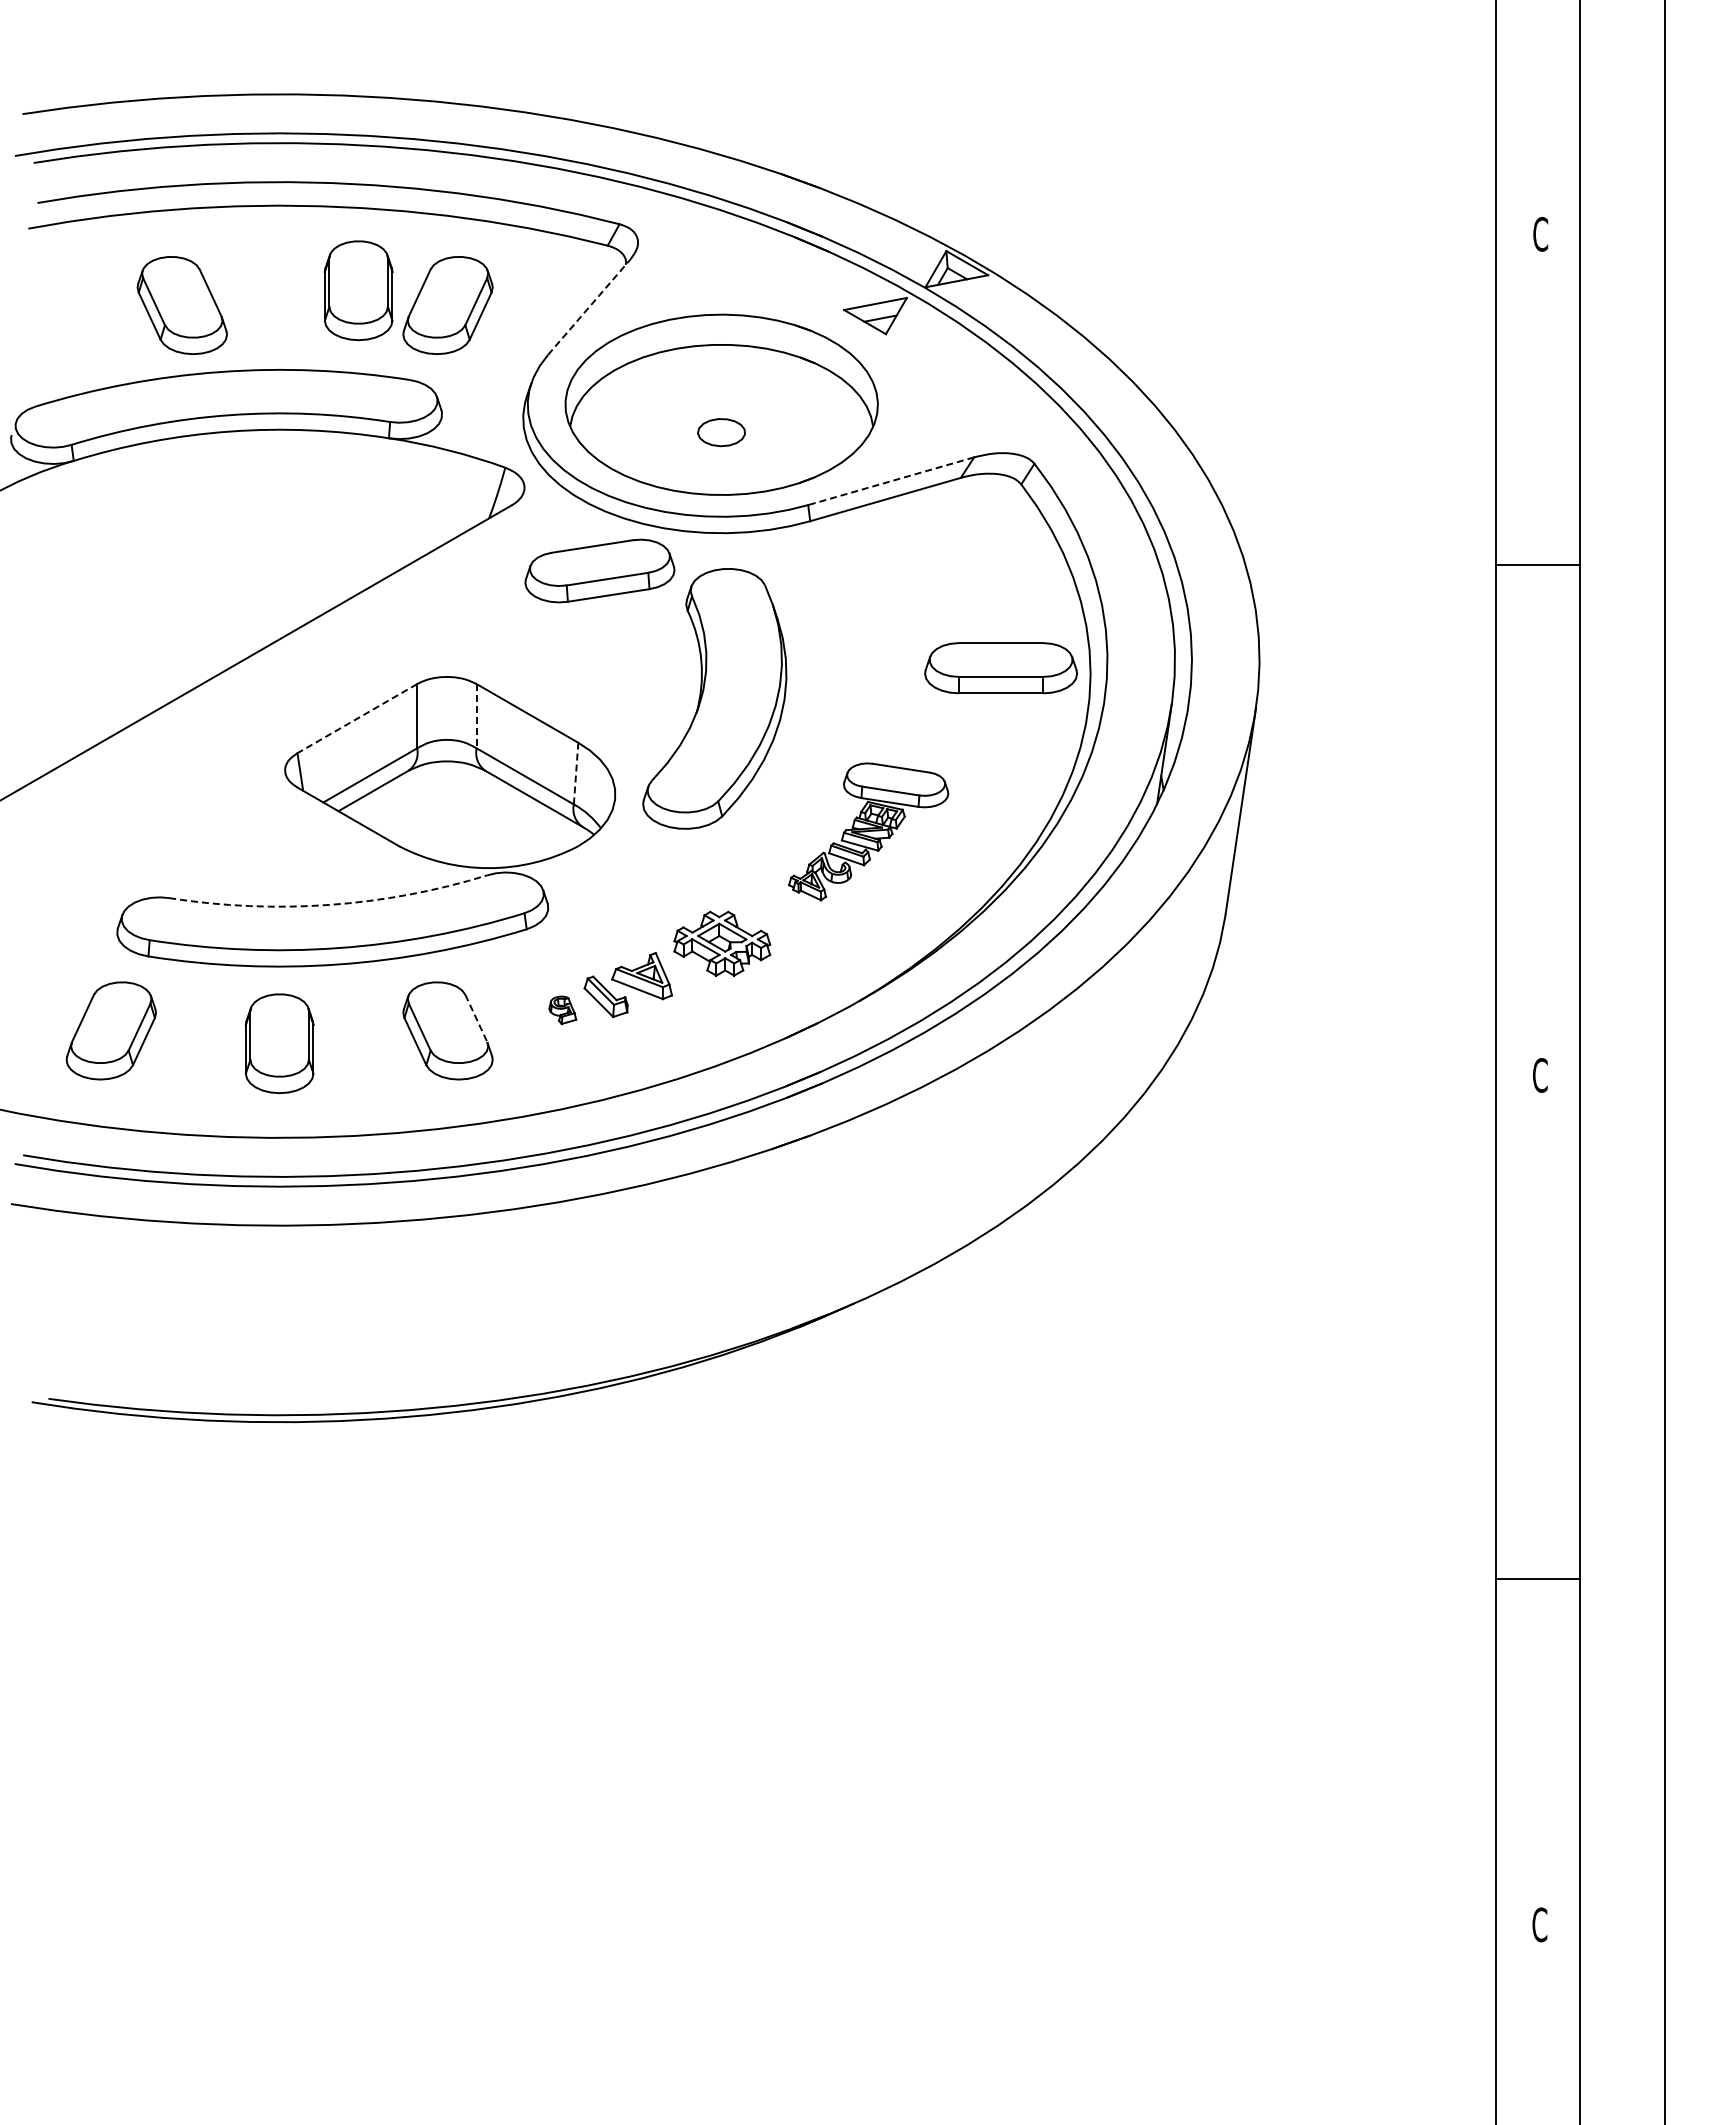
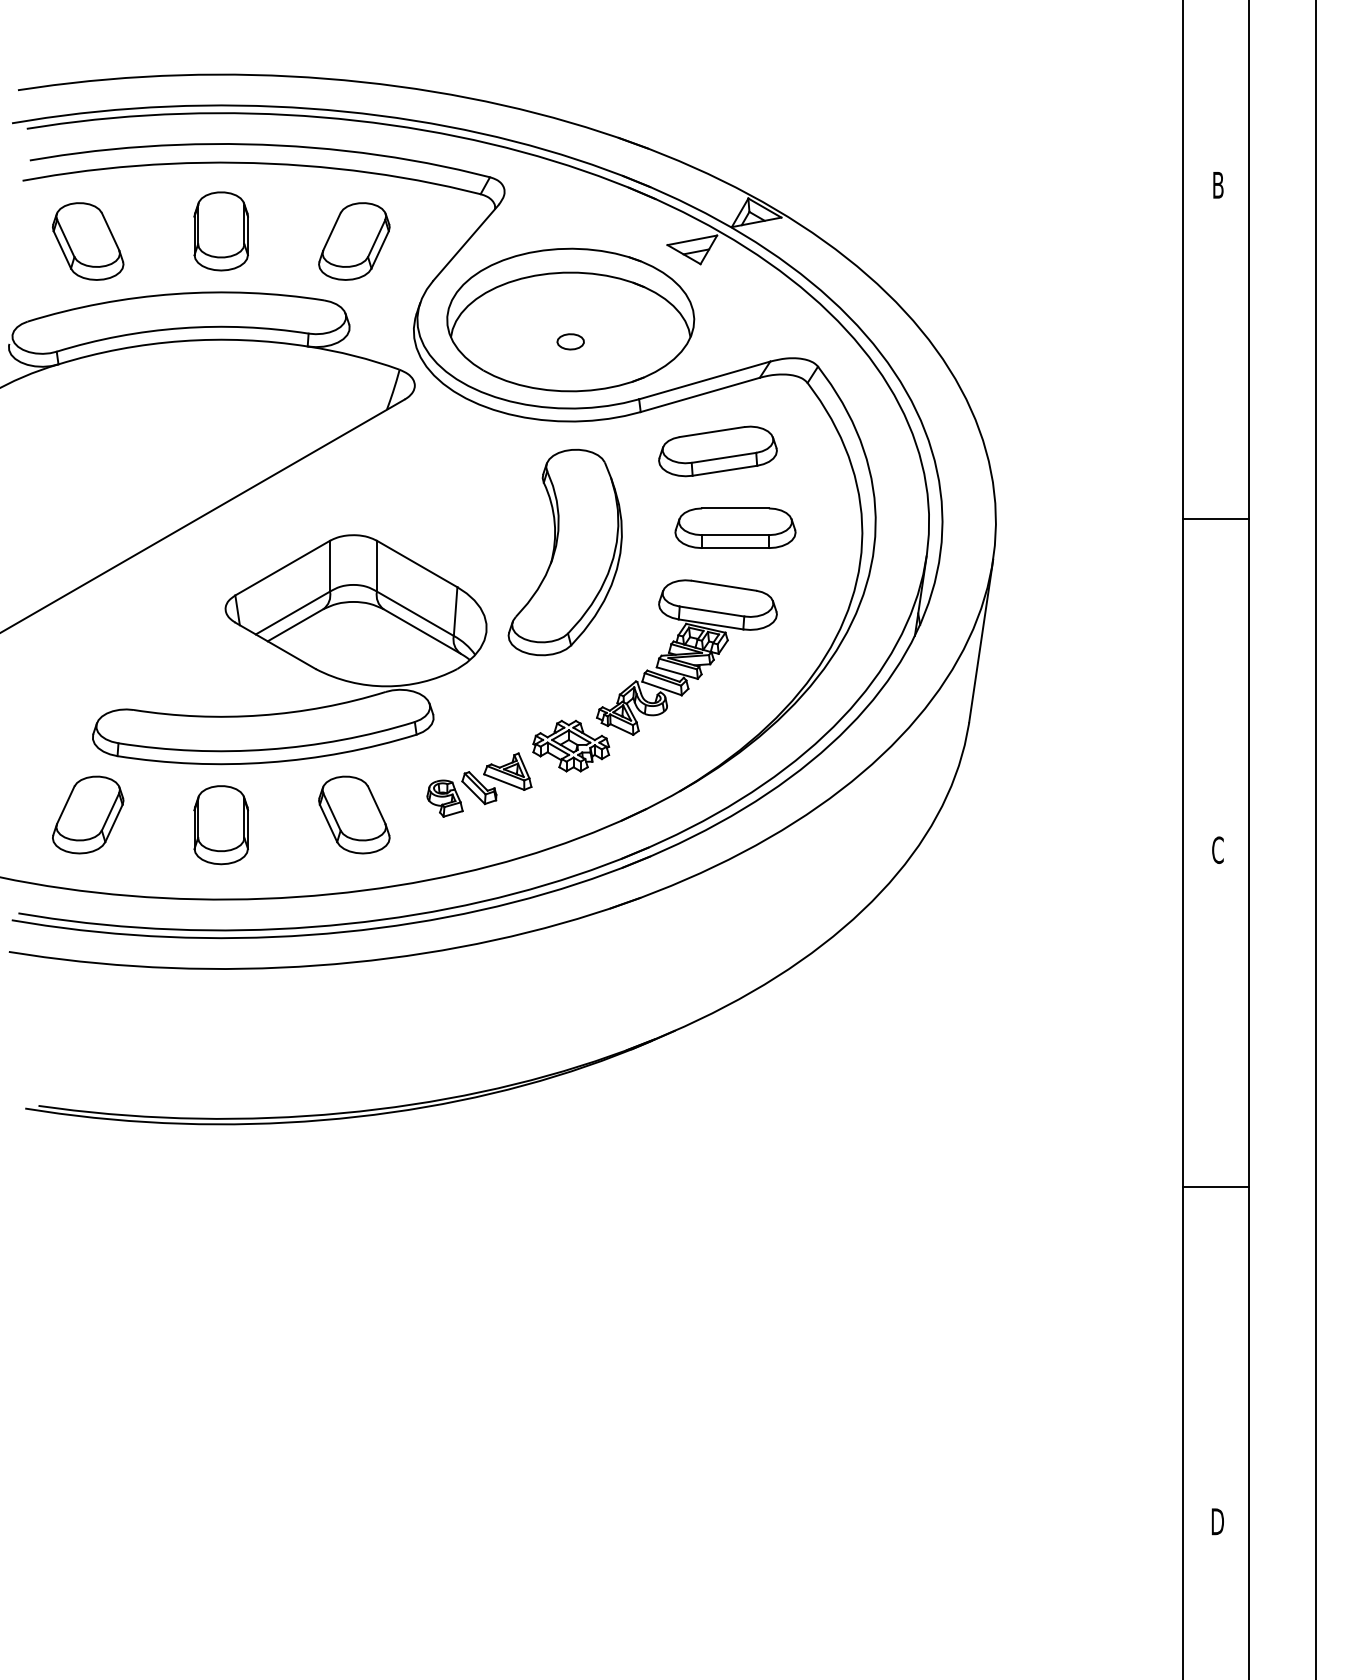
text: (1540, 233) -> (1218, 184), C -> B
part: (358, 290) -> (221, 231), moved
part: (181, 305) -> (87, 241), moved
line: (589, 306) -> (466, 242), dashed -> solid
part: (721, 431) -> (570, 341), size x0.71
line: (890, 481) -> (704, 380), dashed -> solid
line: (1537, 564) -> (1215, 519), moved
part: (599, 570) -> (717, 451), moved
part: (1000, 668) -> (735, 528), moved
line: (476, 716) -> (376, 566), dashed -> solid
line: (356, 718) -> (282, 568), dashed -> solid
line: (576, 773) -> (455, 611), dashed -> solid
part: (868, 831) -> (686, 657), size x1.43
arc: (329, 904) -> (260, 715), dashed -> solid
part: (562, 1010) -> (444, 798), size x1.67
line: (476, 1018) -> (376, 805), dashed -> solid
line: (1537, 1578) -> (1215, 1187), moved
text: (1539, 1924) -> (1217, 1521), C -> D

